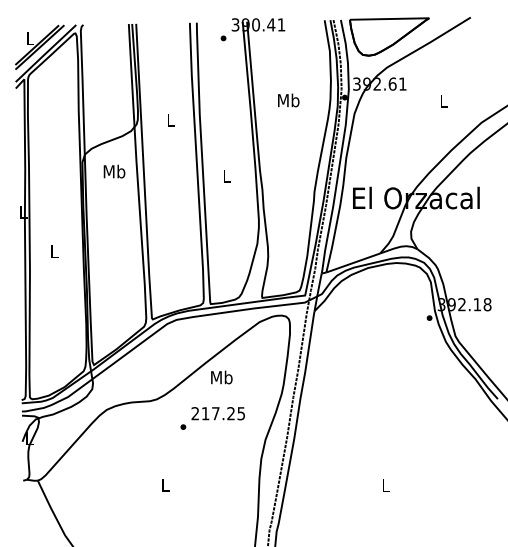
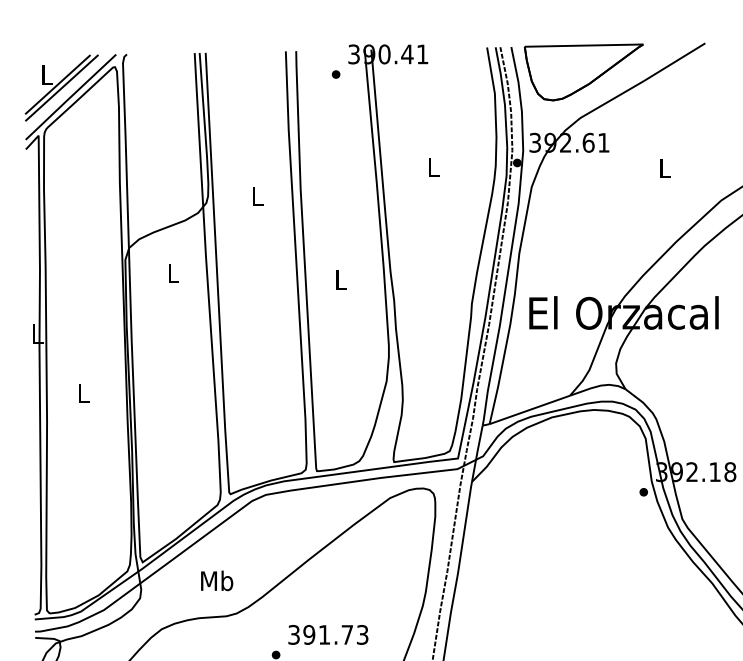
text: (288, 100) -> (433, 167), Mb -> L
text: (114, 171) -> (173, 273), Mb -> L
text: (221, 377) -> (216, 580), moved
text: (218, 413) -> (328, 634), 217.25 -> 391.73

